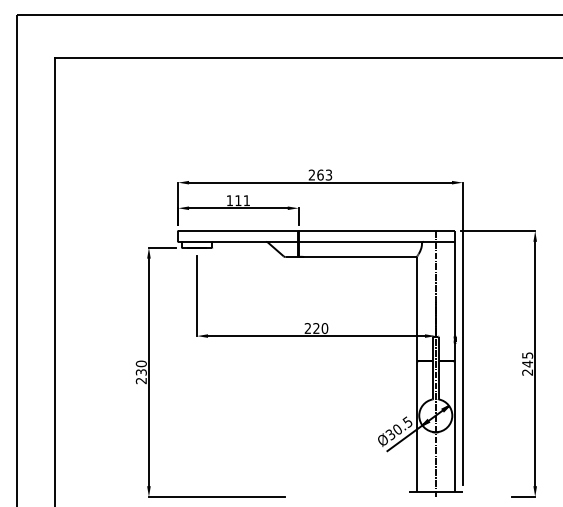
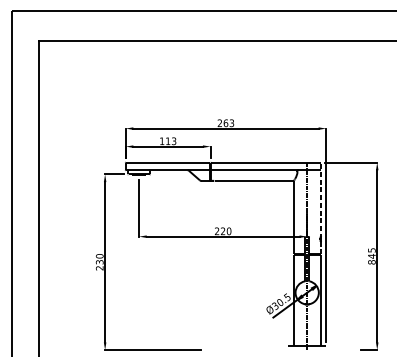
text: (246, 200) -> (173, 141), 111 -> 113
line: (454, 295) -> (320, 208), solid -> dashed
text: (527, 372) -> (371, 262), 245 -> 845

